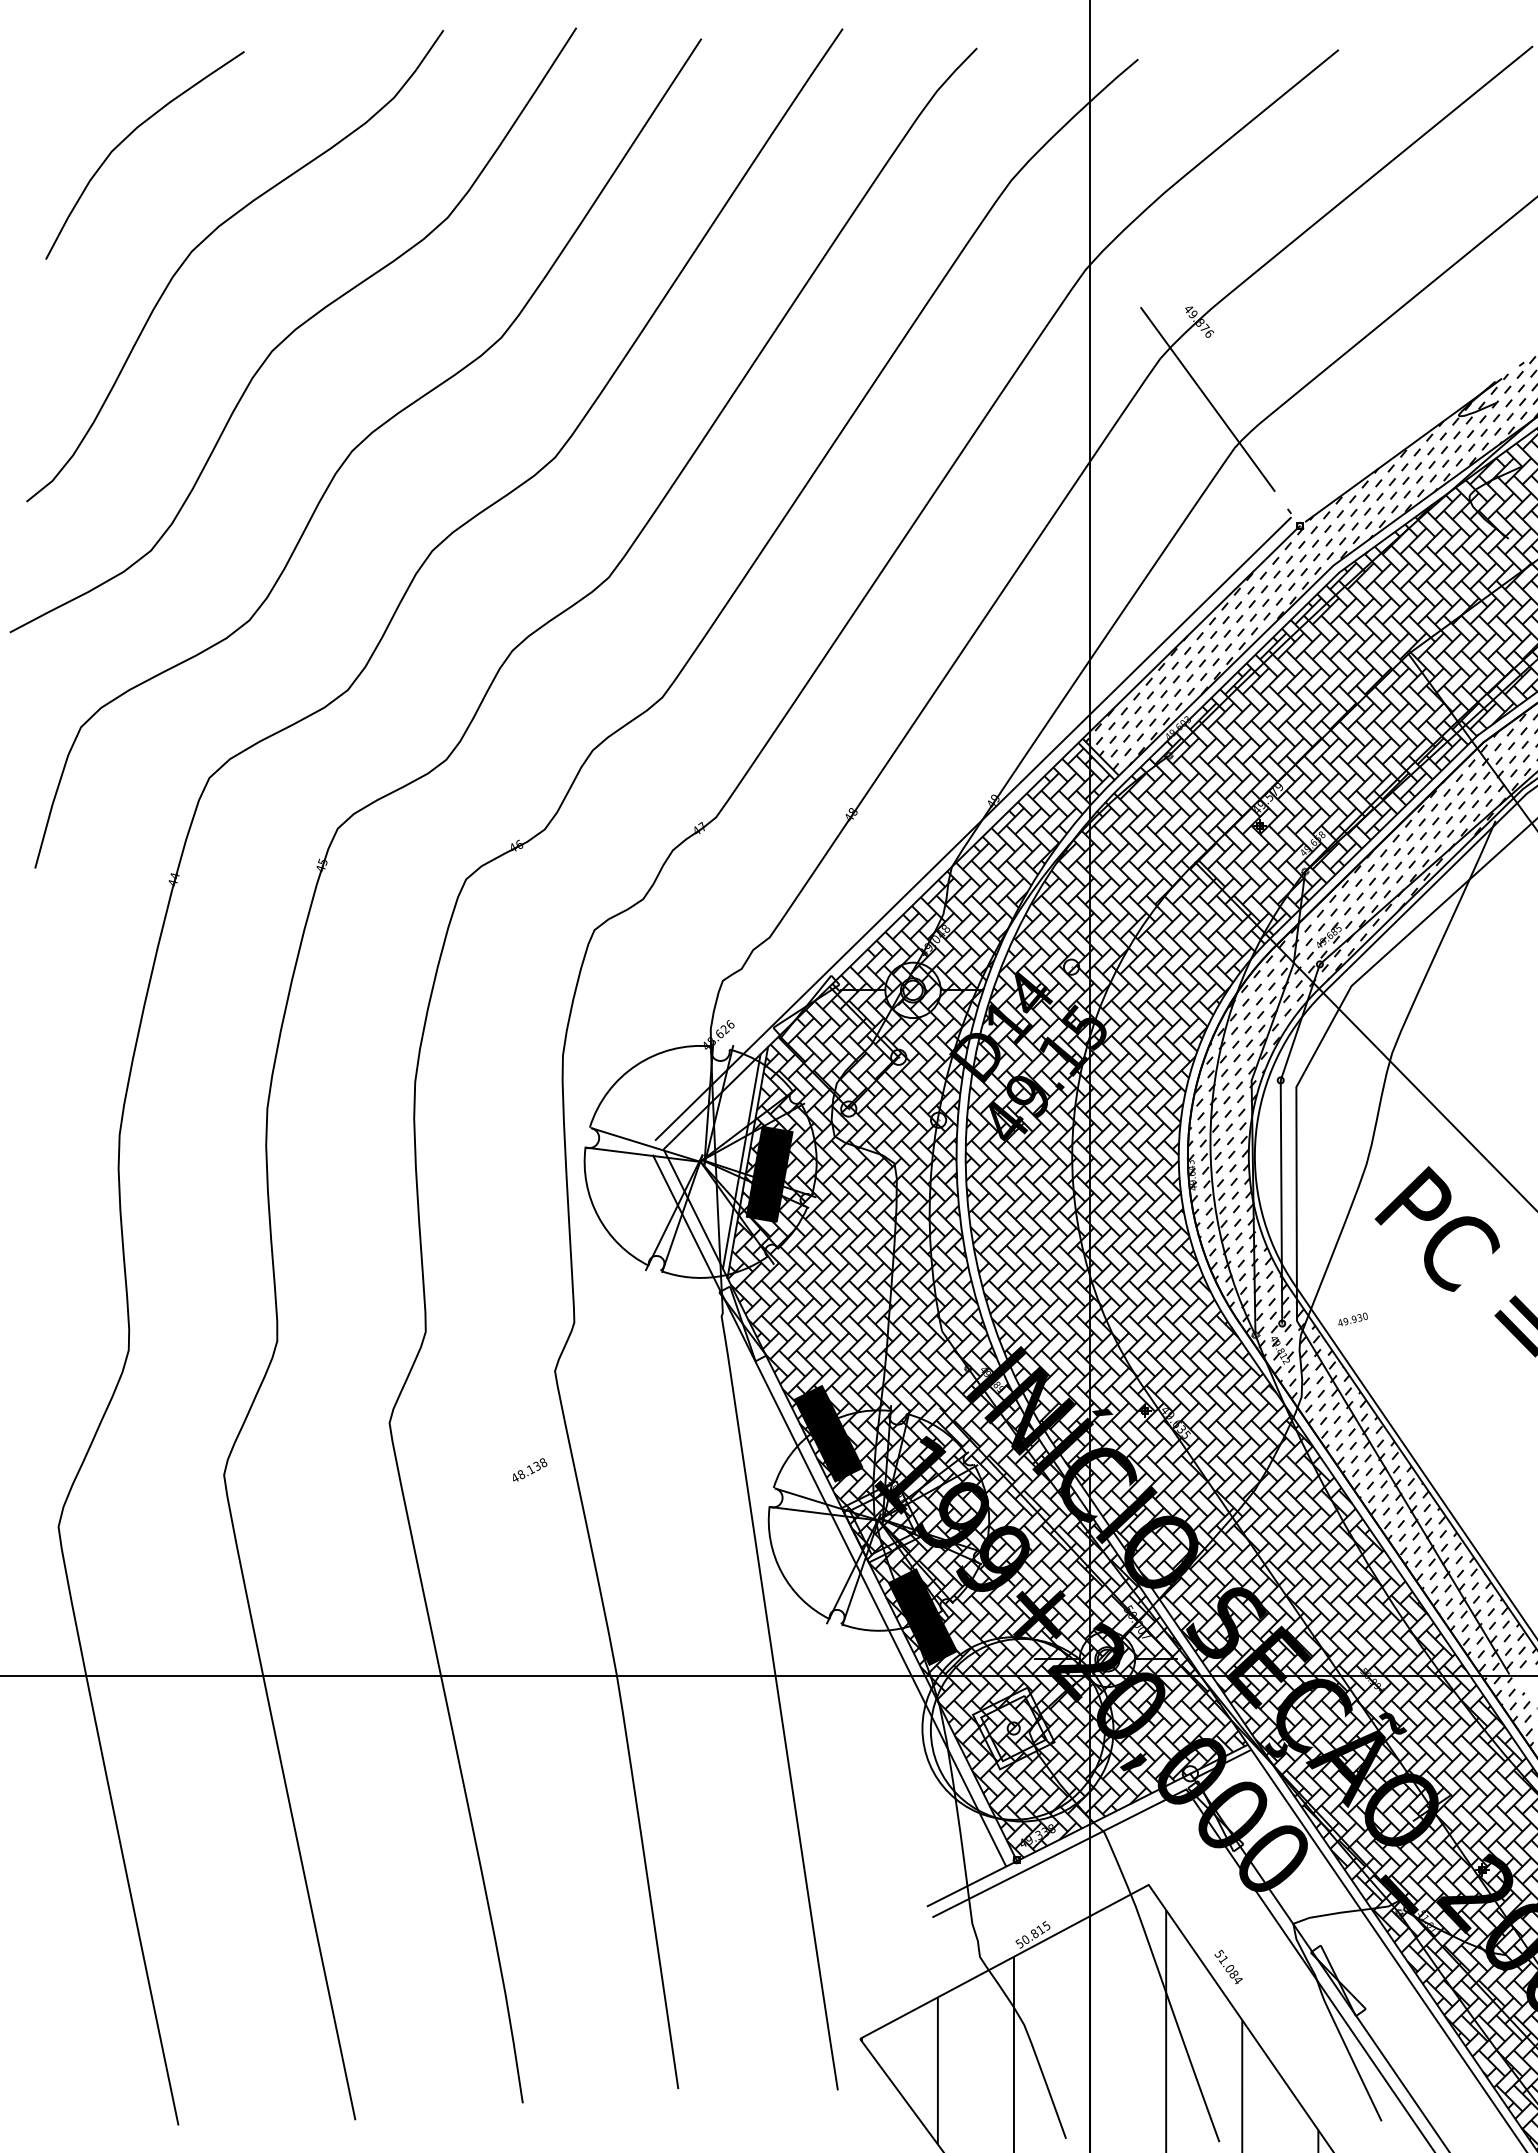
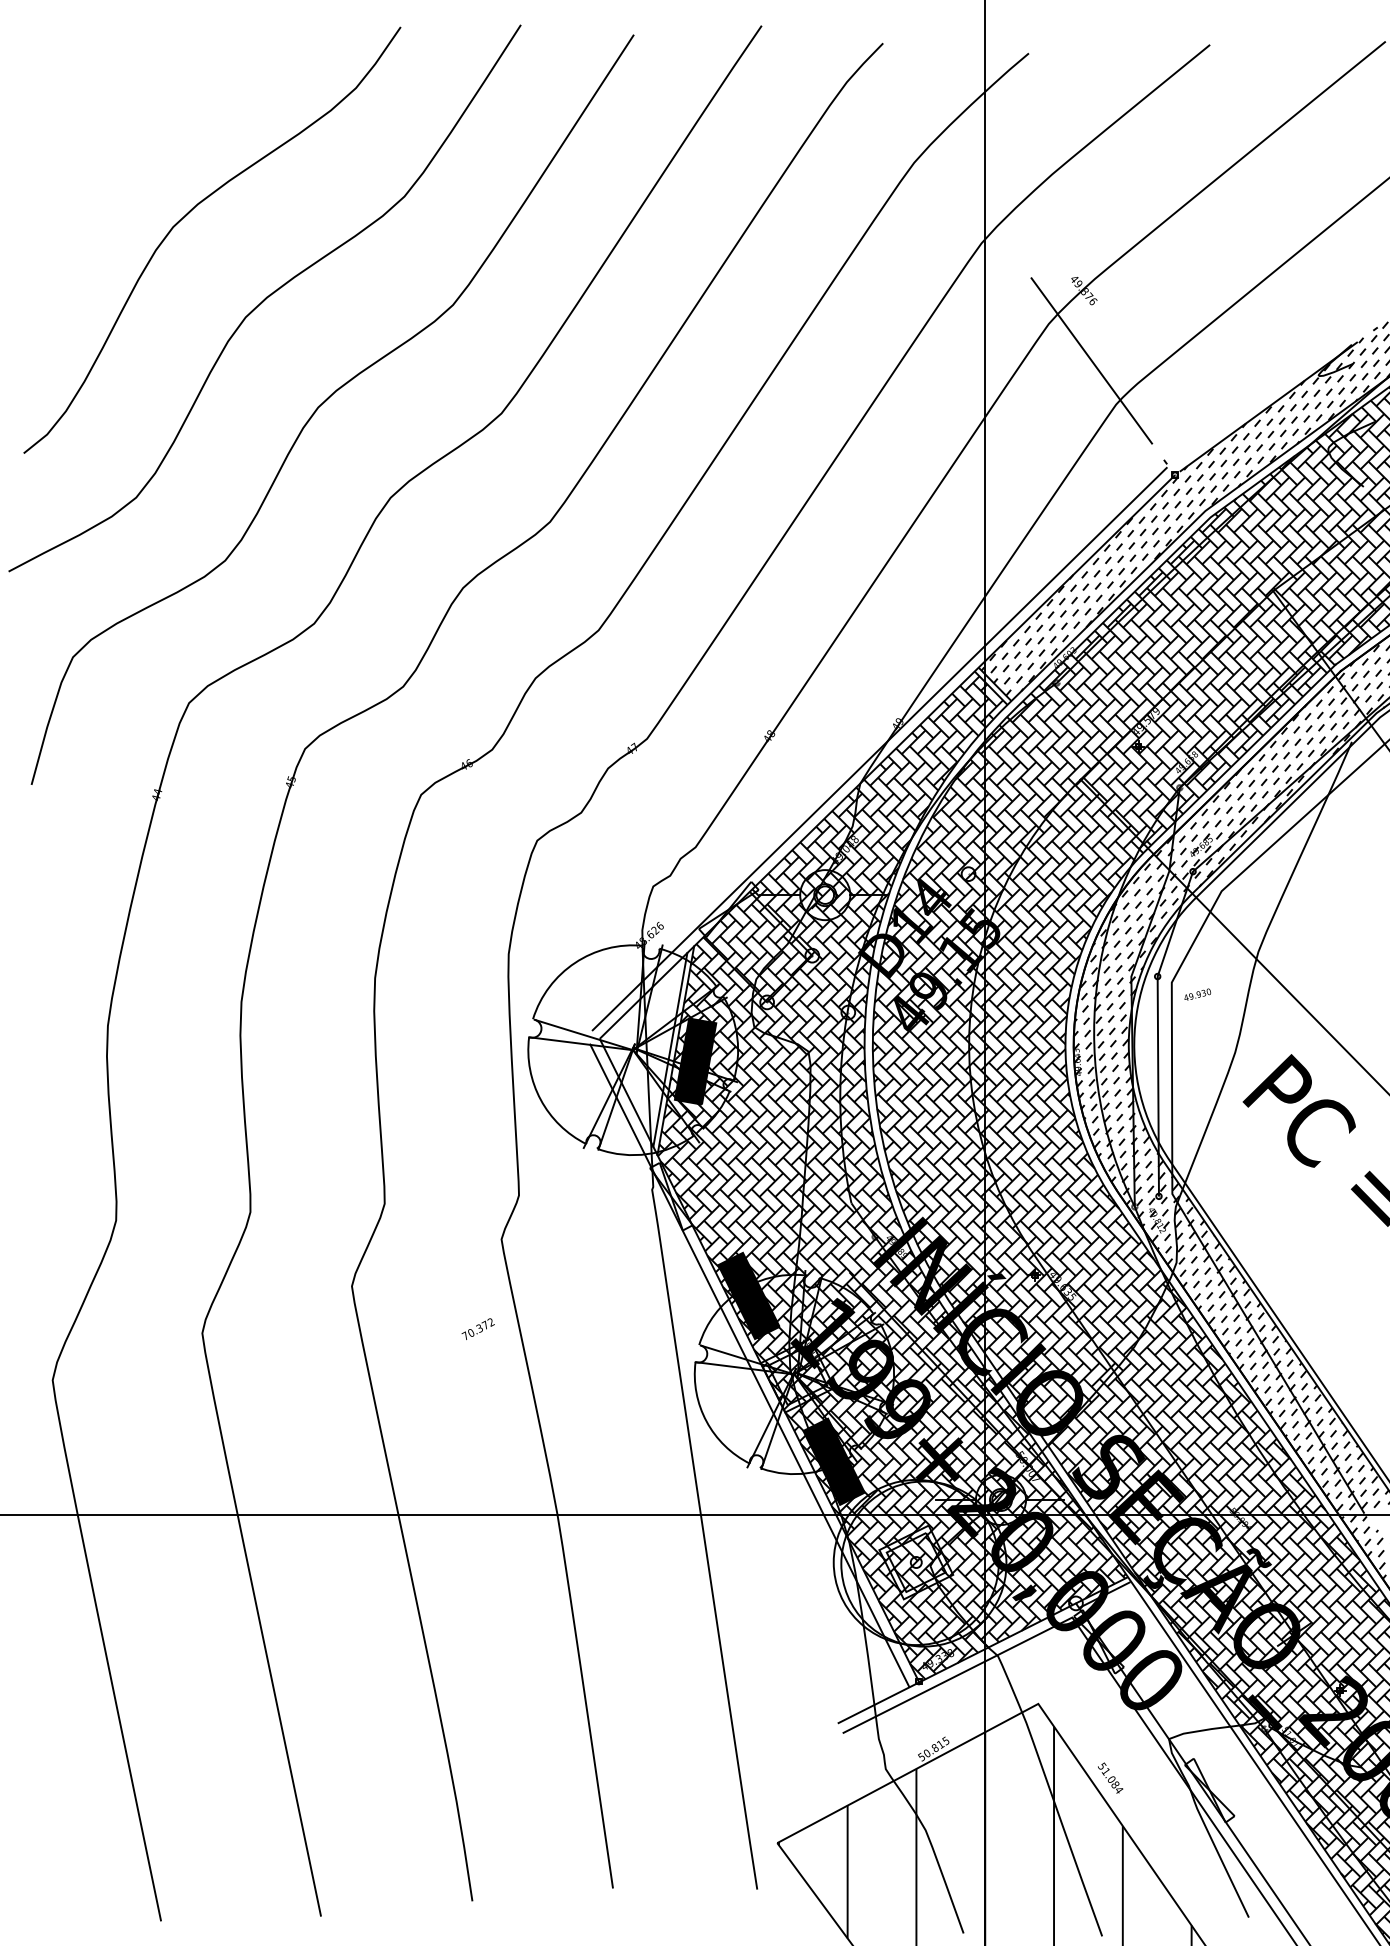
curve: (127, 138) -> (115, 124), removed
text: (1352, 1319) -> (1197, 994), moved
text: (528, 1470) -> (477, 1329), 48.138 -> 70.372

